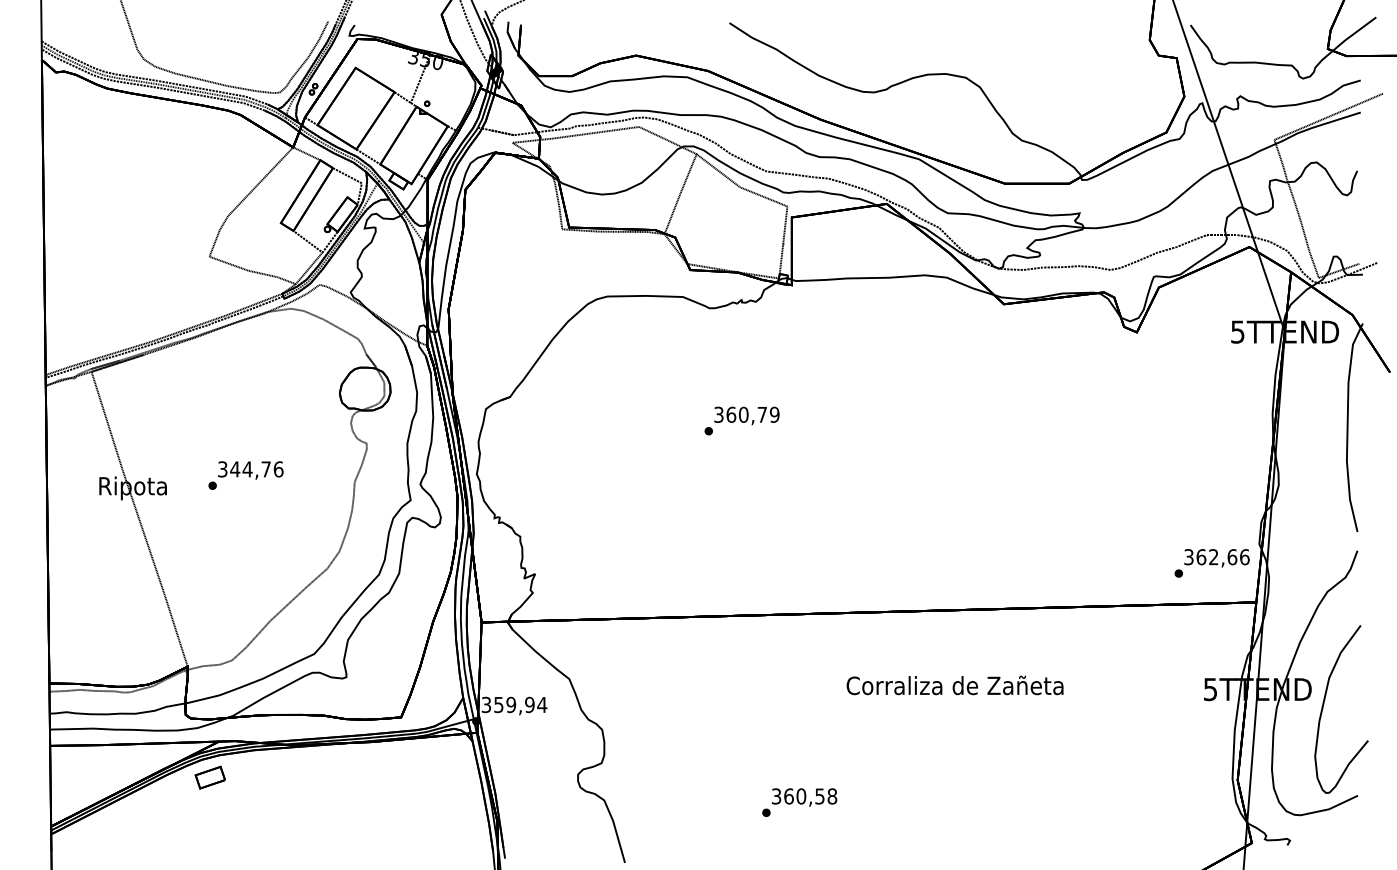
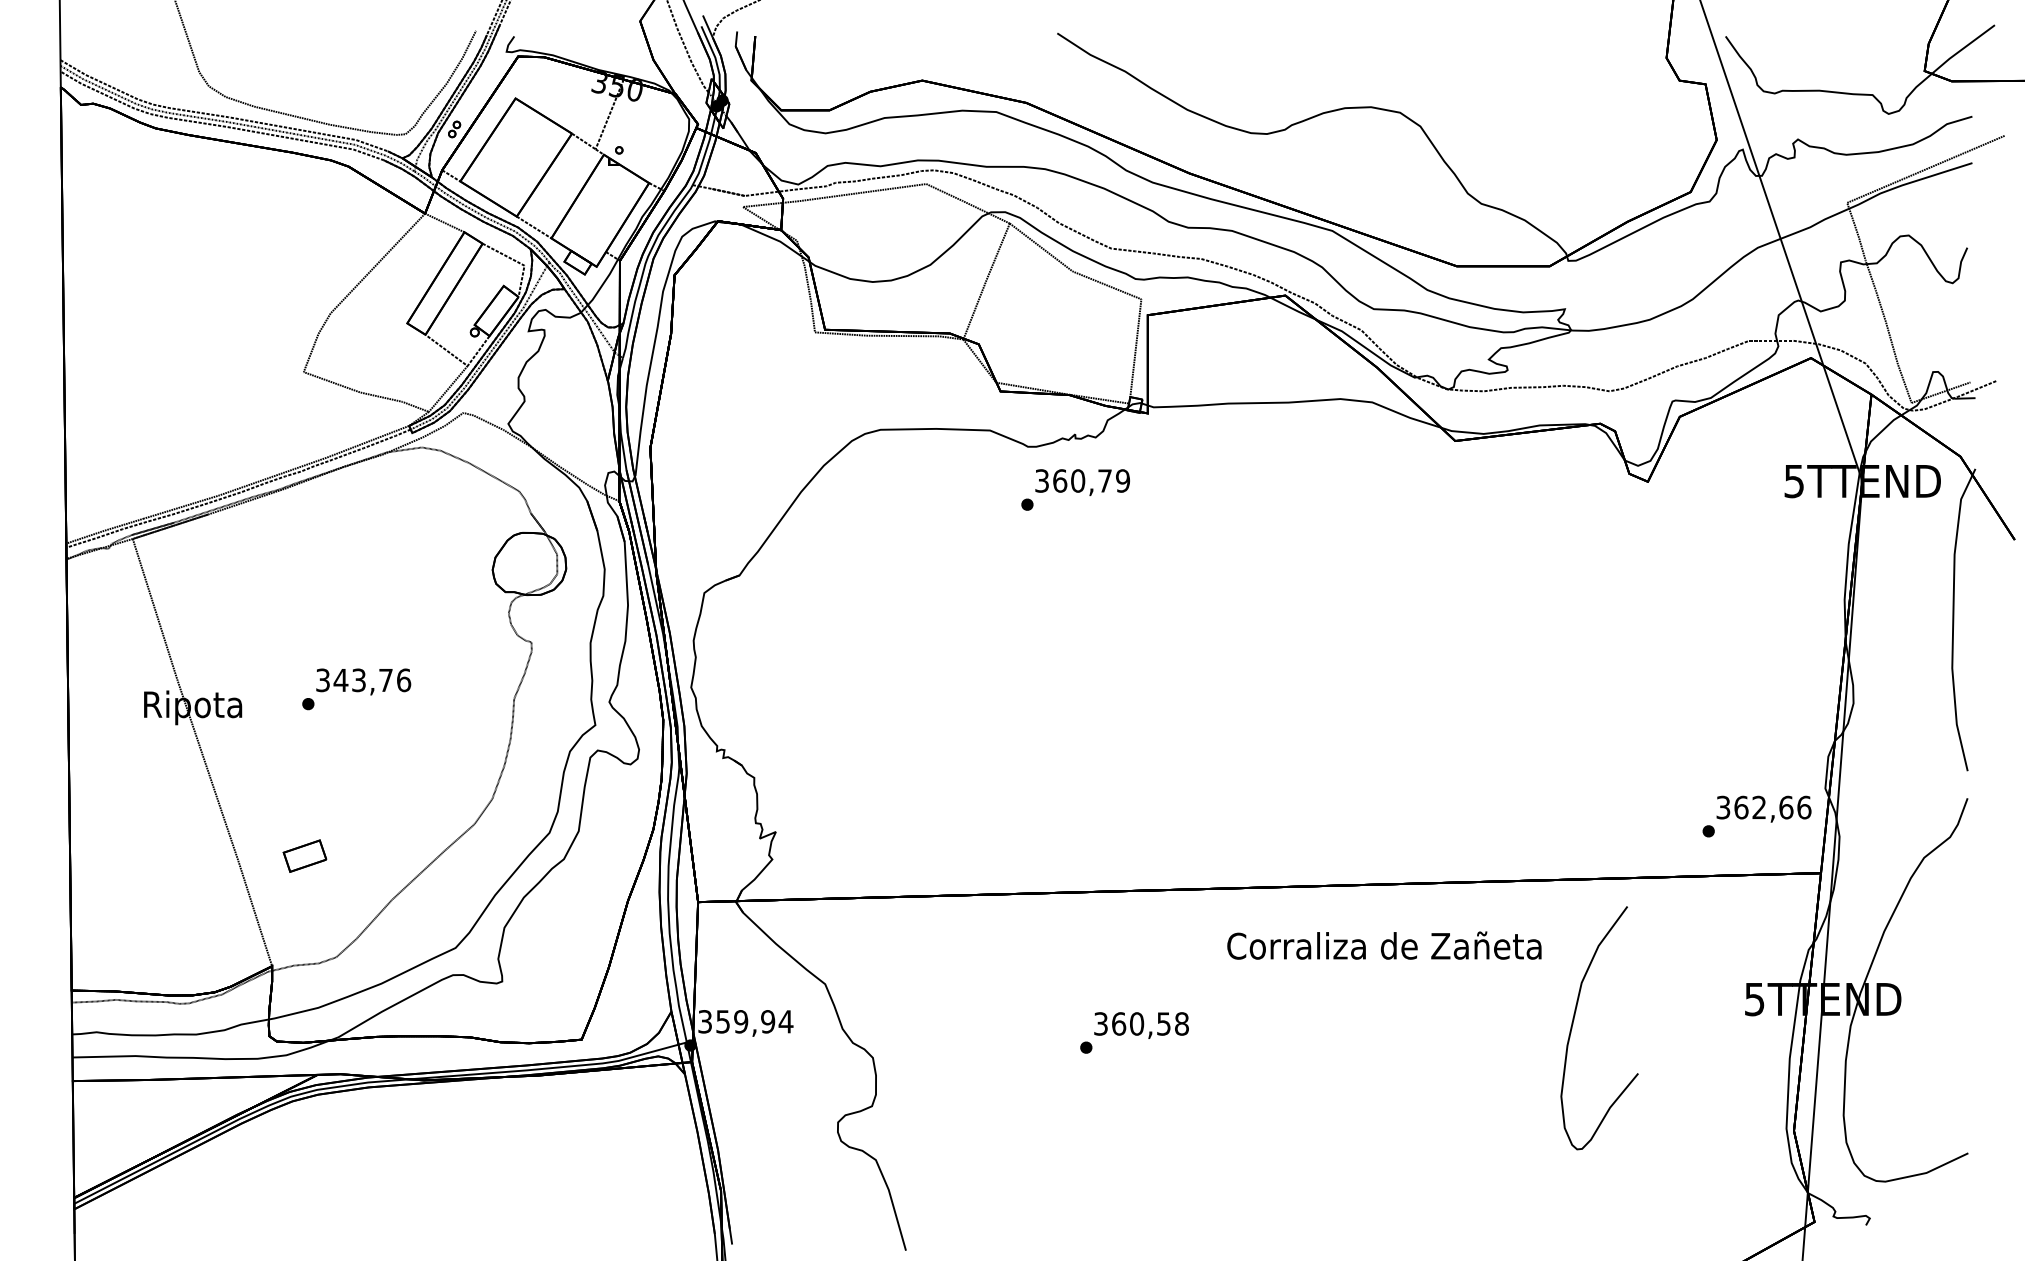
text: (741, 420) -> (1074, 489), moved
text: (247, 469) -> (358, 680), 344,76 -> 343,76
text: (954, 685) -> (1383, 945), moved
curve: (1324, 704) -> (1574, 1021), moved
part: (209, 777) -> (303, 855), moved
text: (799, 802) -> (1134, 1032), moved

